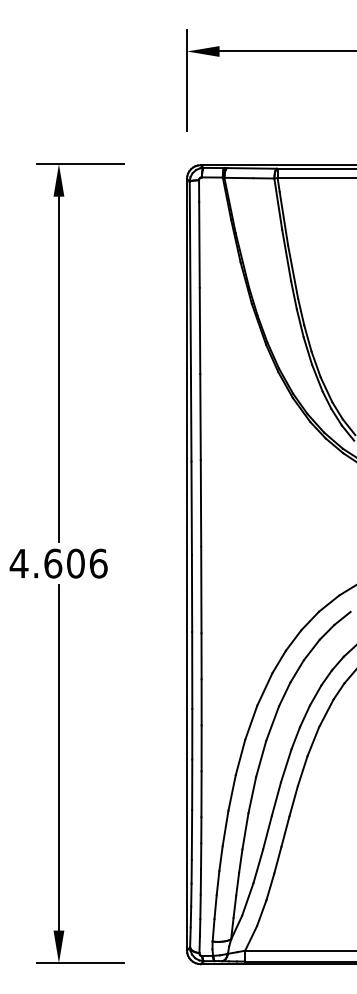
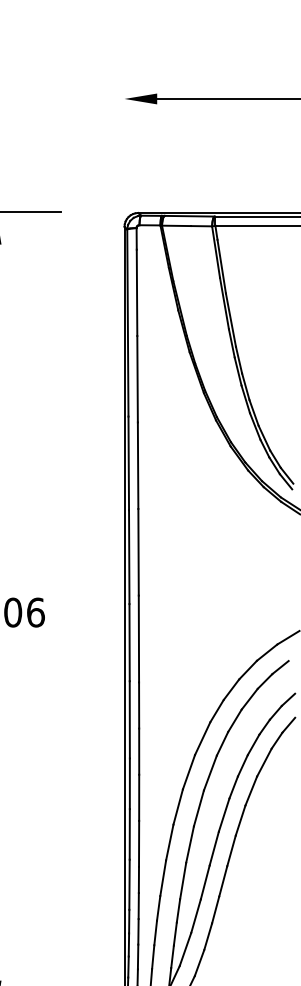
line: (187, 80) -> (125, 128), removed

